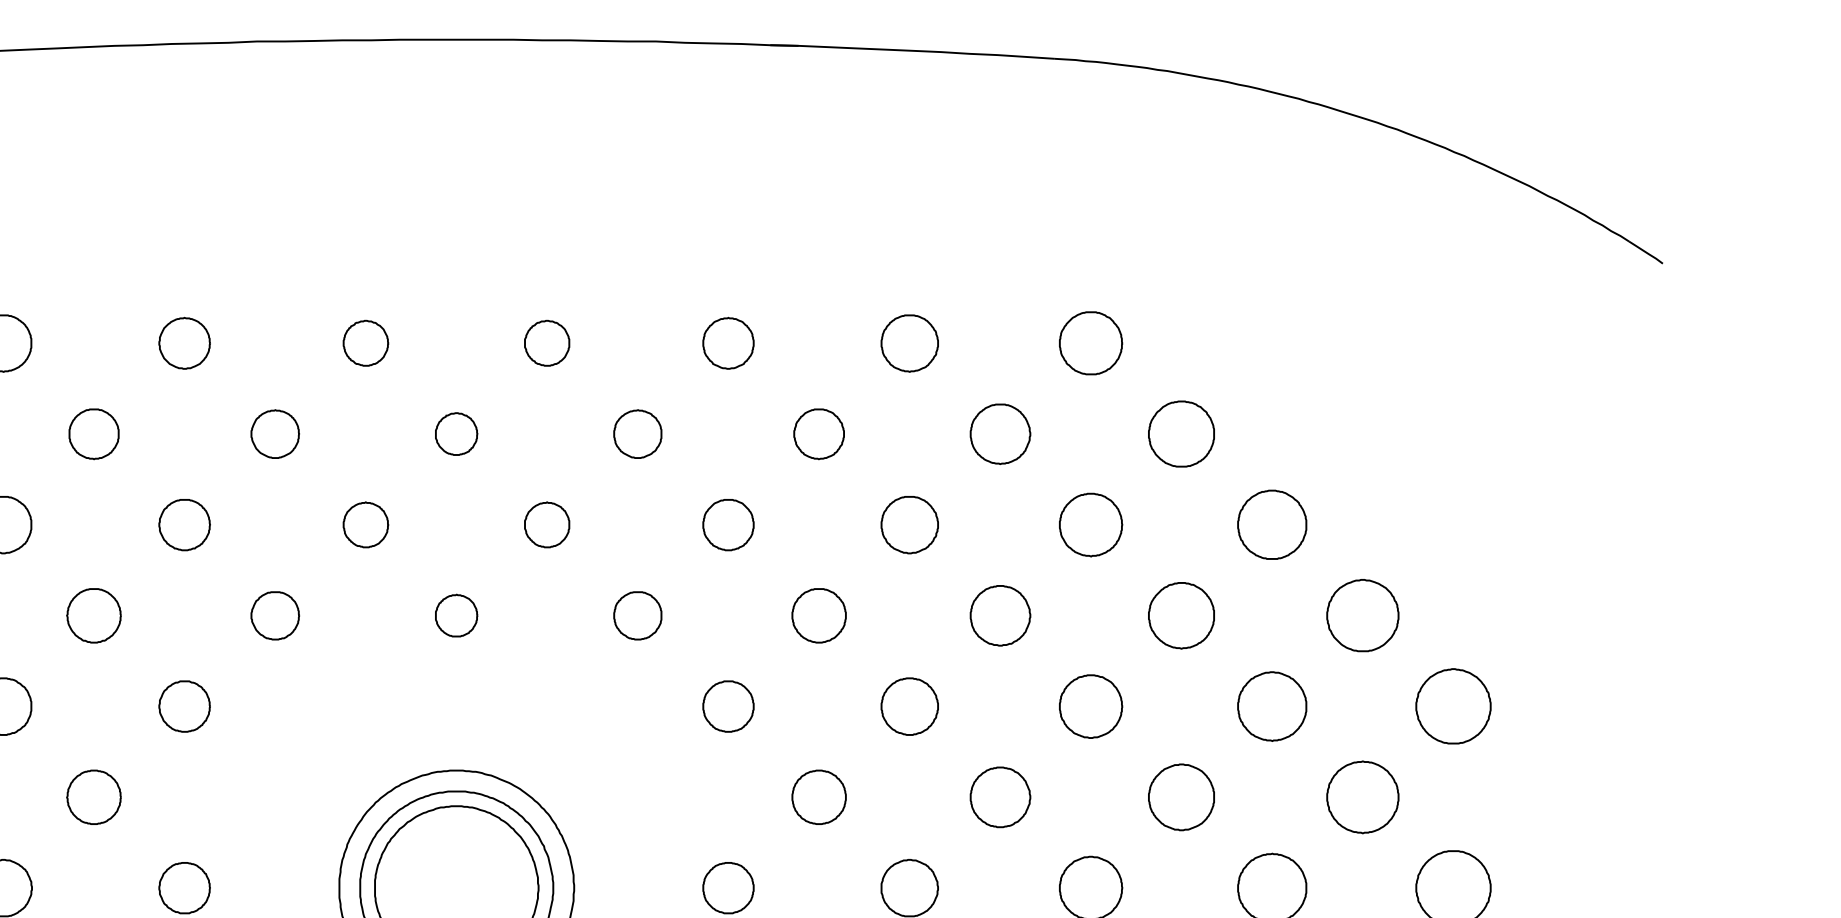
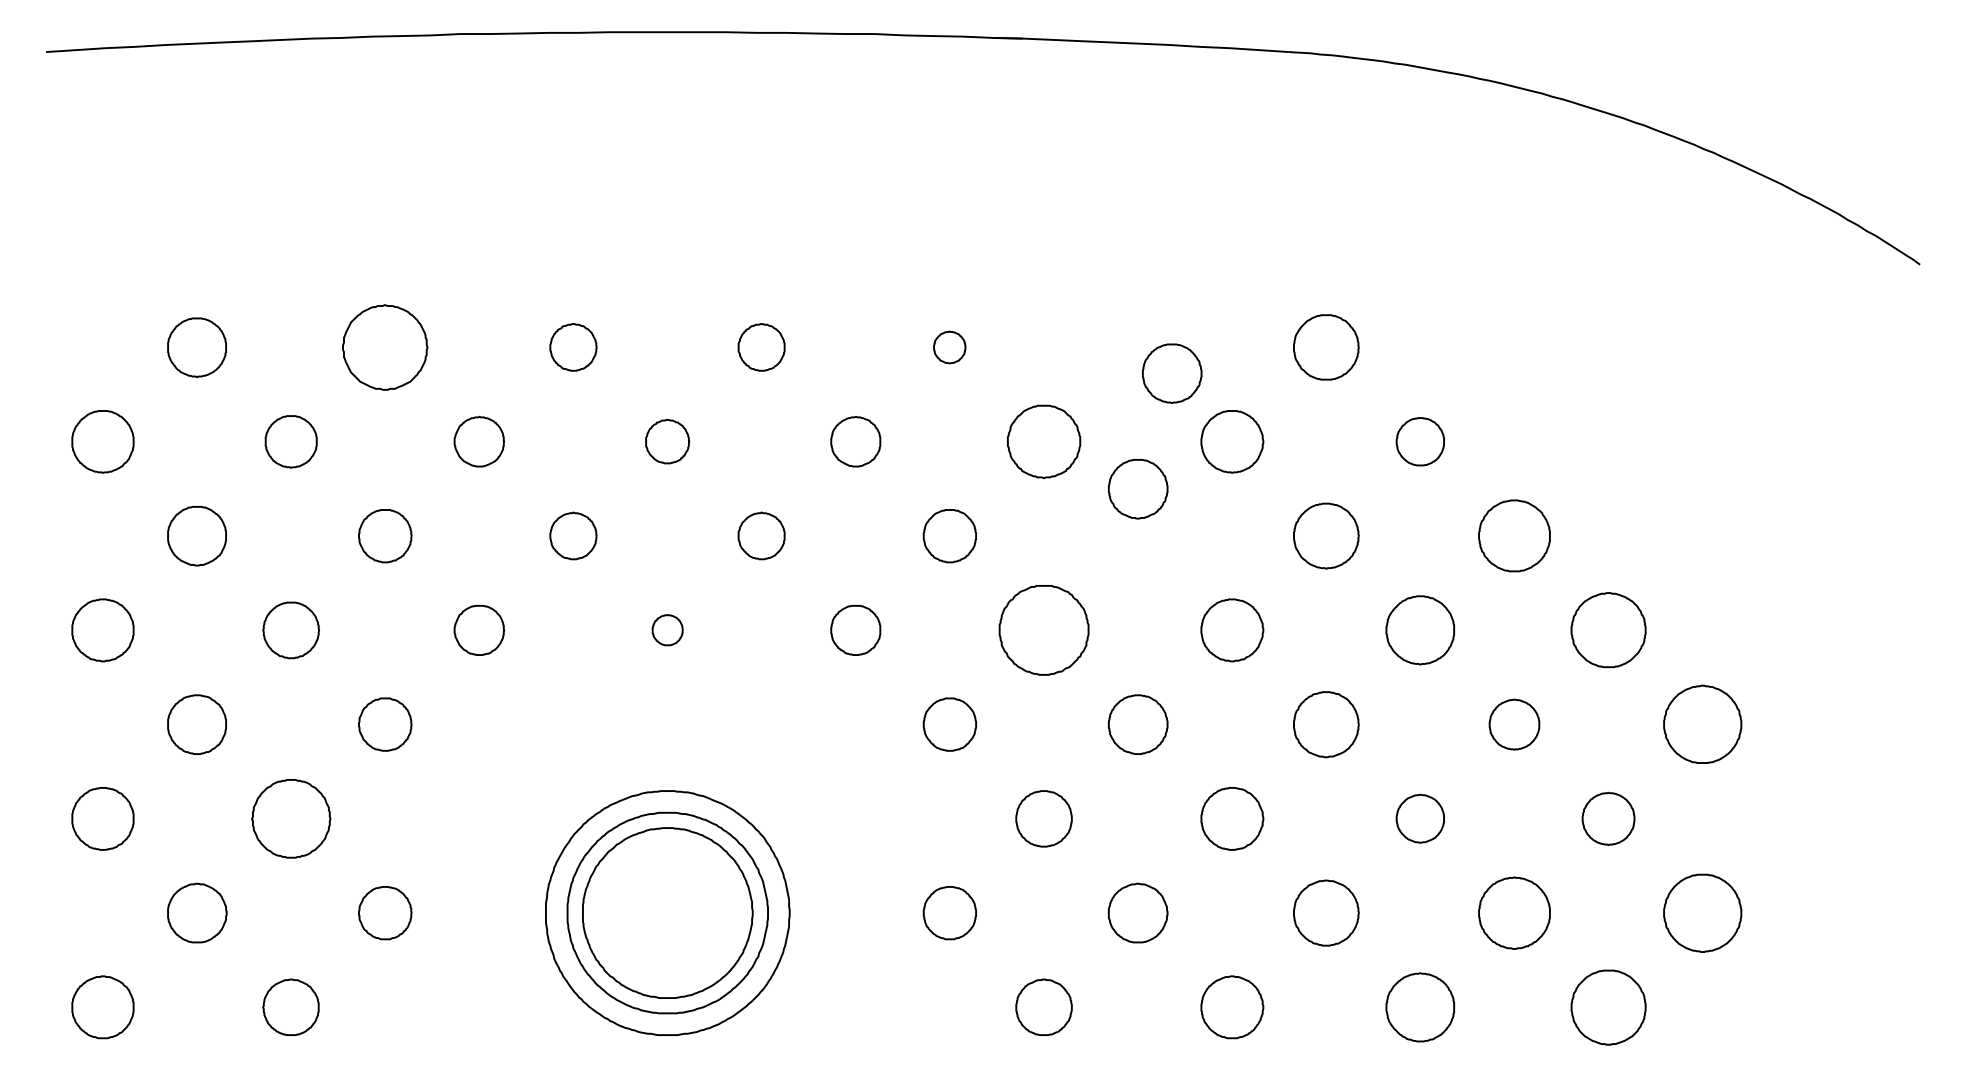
part: (184, 343) -> (385, 347), size x1.6
part: (728, 343) -> (949, 347), size x0.6
part: (910, 343) -> (1172, 373), moved
part: (818, 433) -> (1043, 441), size x1.4
part: (1181, 433) -> (1420, 441), size x0.7
part: (910, 525) -> (1138, 489), moved
part: (456, 614) -> (667, 629), size x0.7
part: (818, 615) -> (1043, 630), size x1.6
part: (1272, 706) -> (1514, 724), size x0.7
part: (93, 796) -> (290, 818), size x1.4
part: (1181, 796) -> (1420, 818), size x0.7
part: (1362, 796) -> (1608, 818), size x0.7

